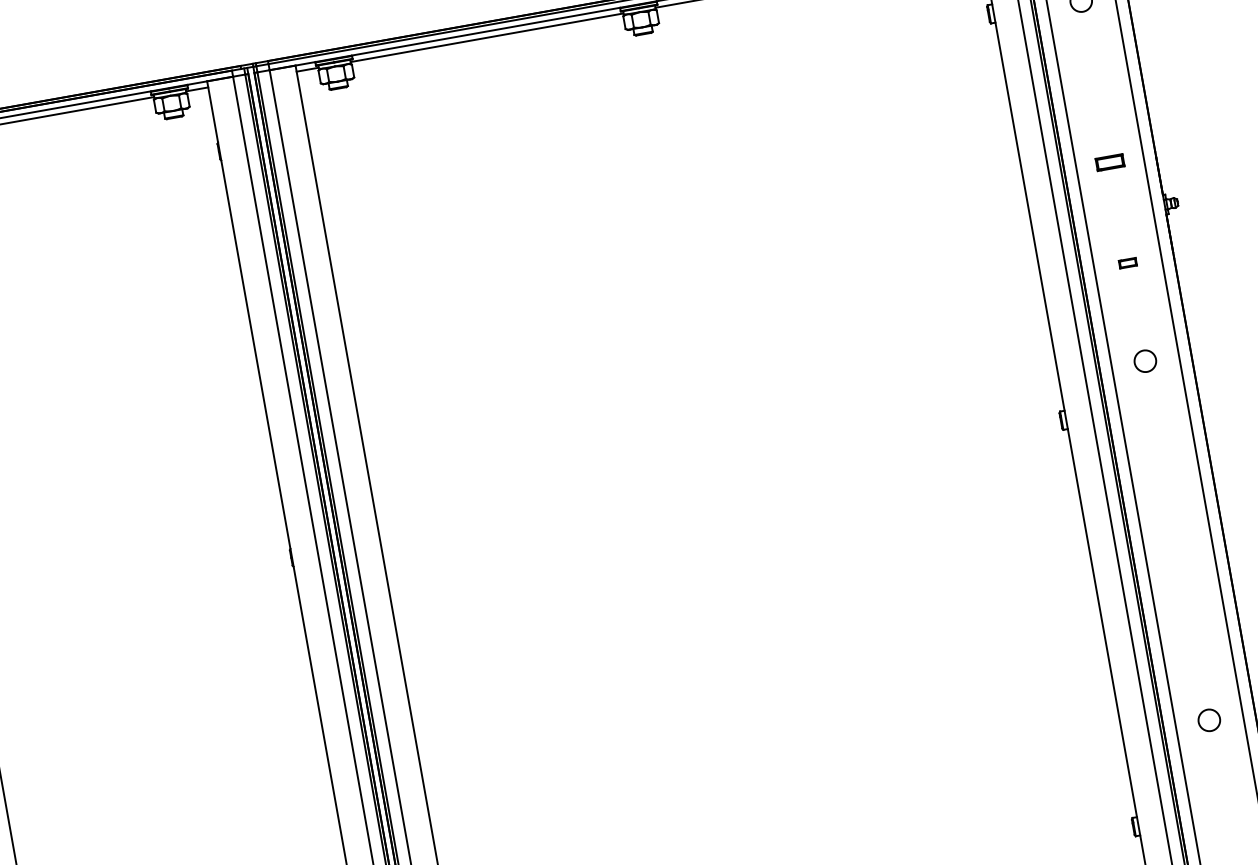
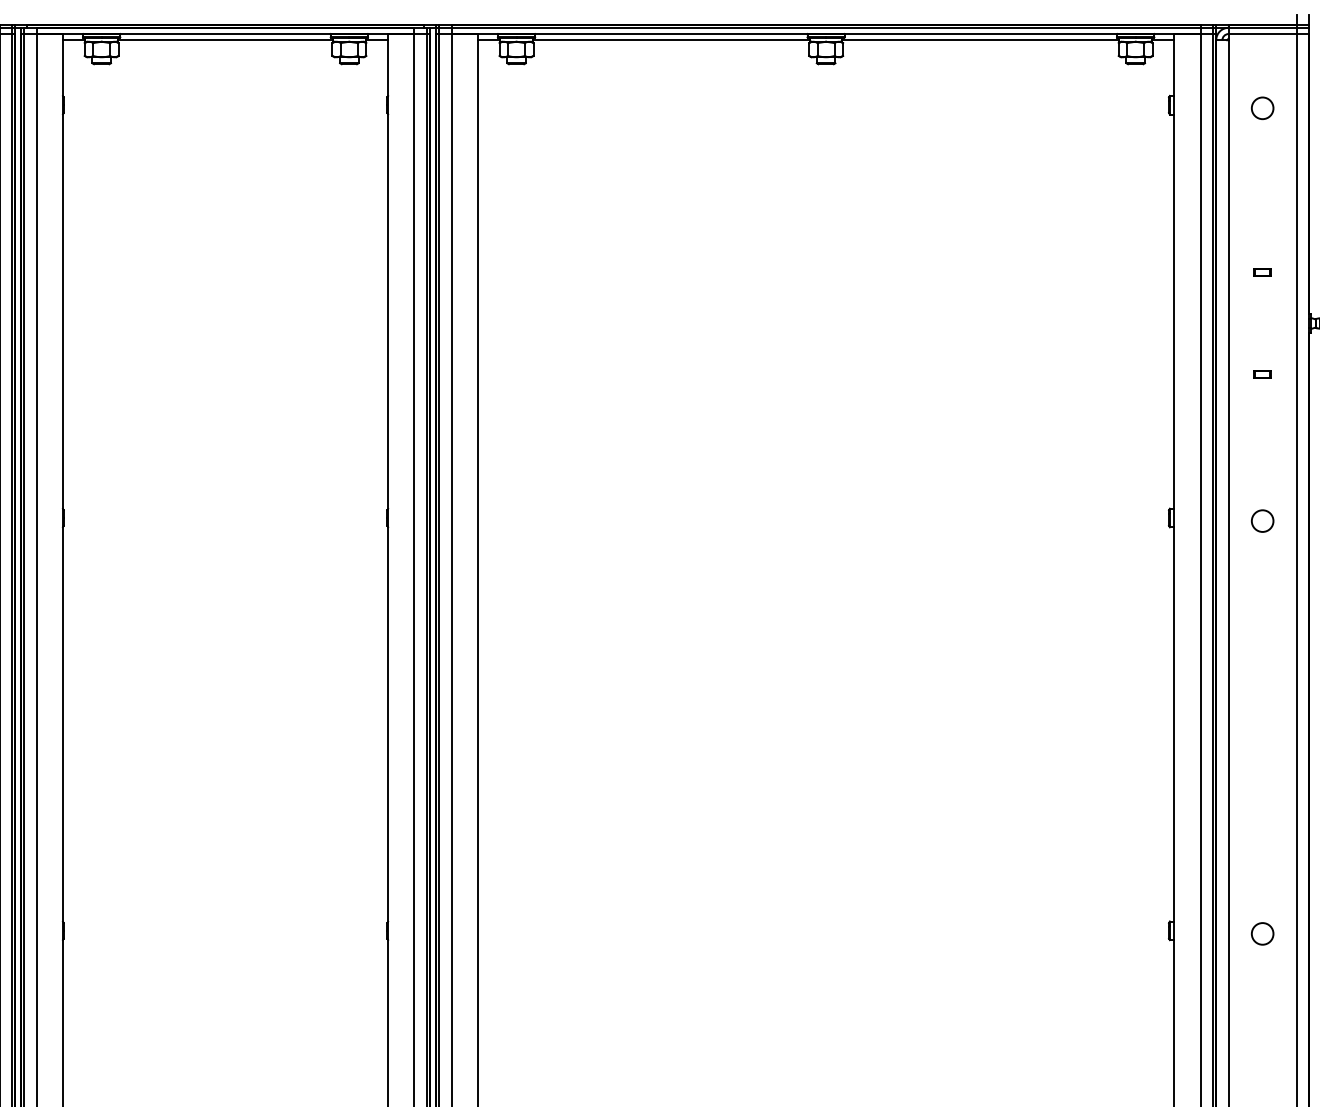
part: (1109, 162) -> (1262, 272), size x0.62
circle: (1145, 360) -> (1262, 520), moved
circle: (1209, 719) -> (1262, 933), moved

